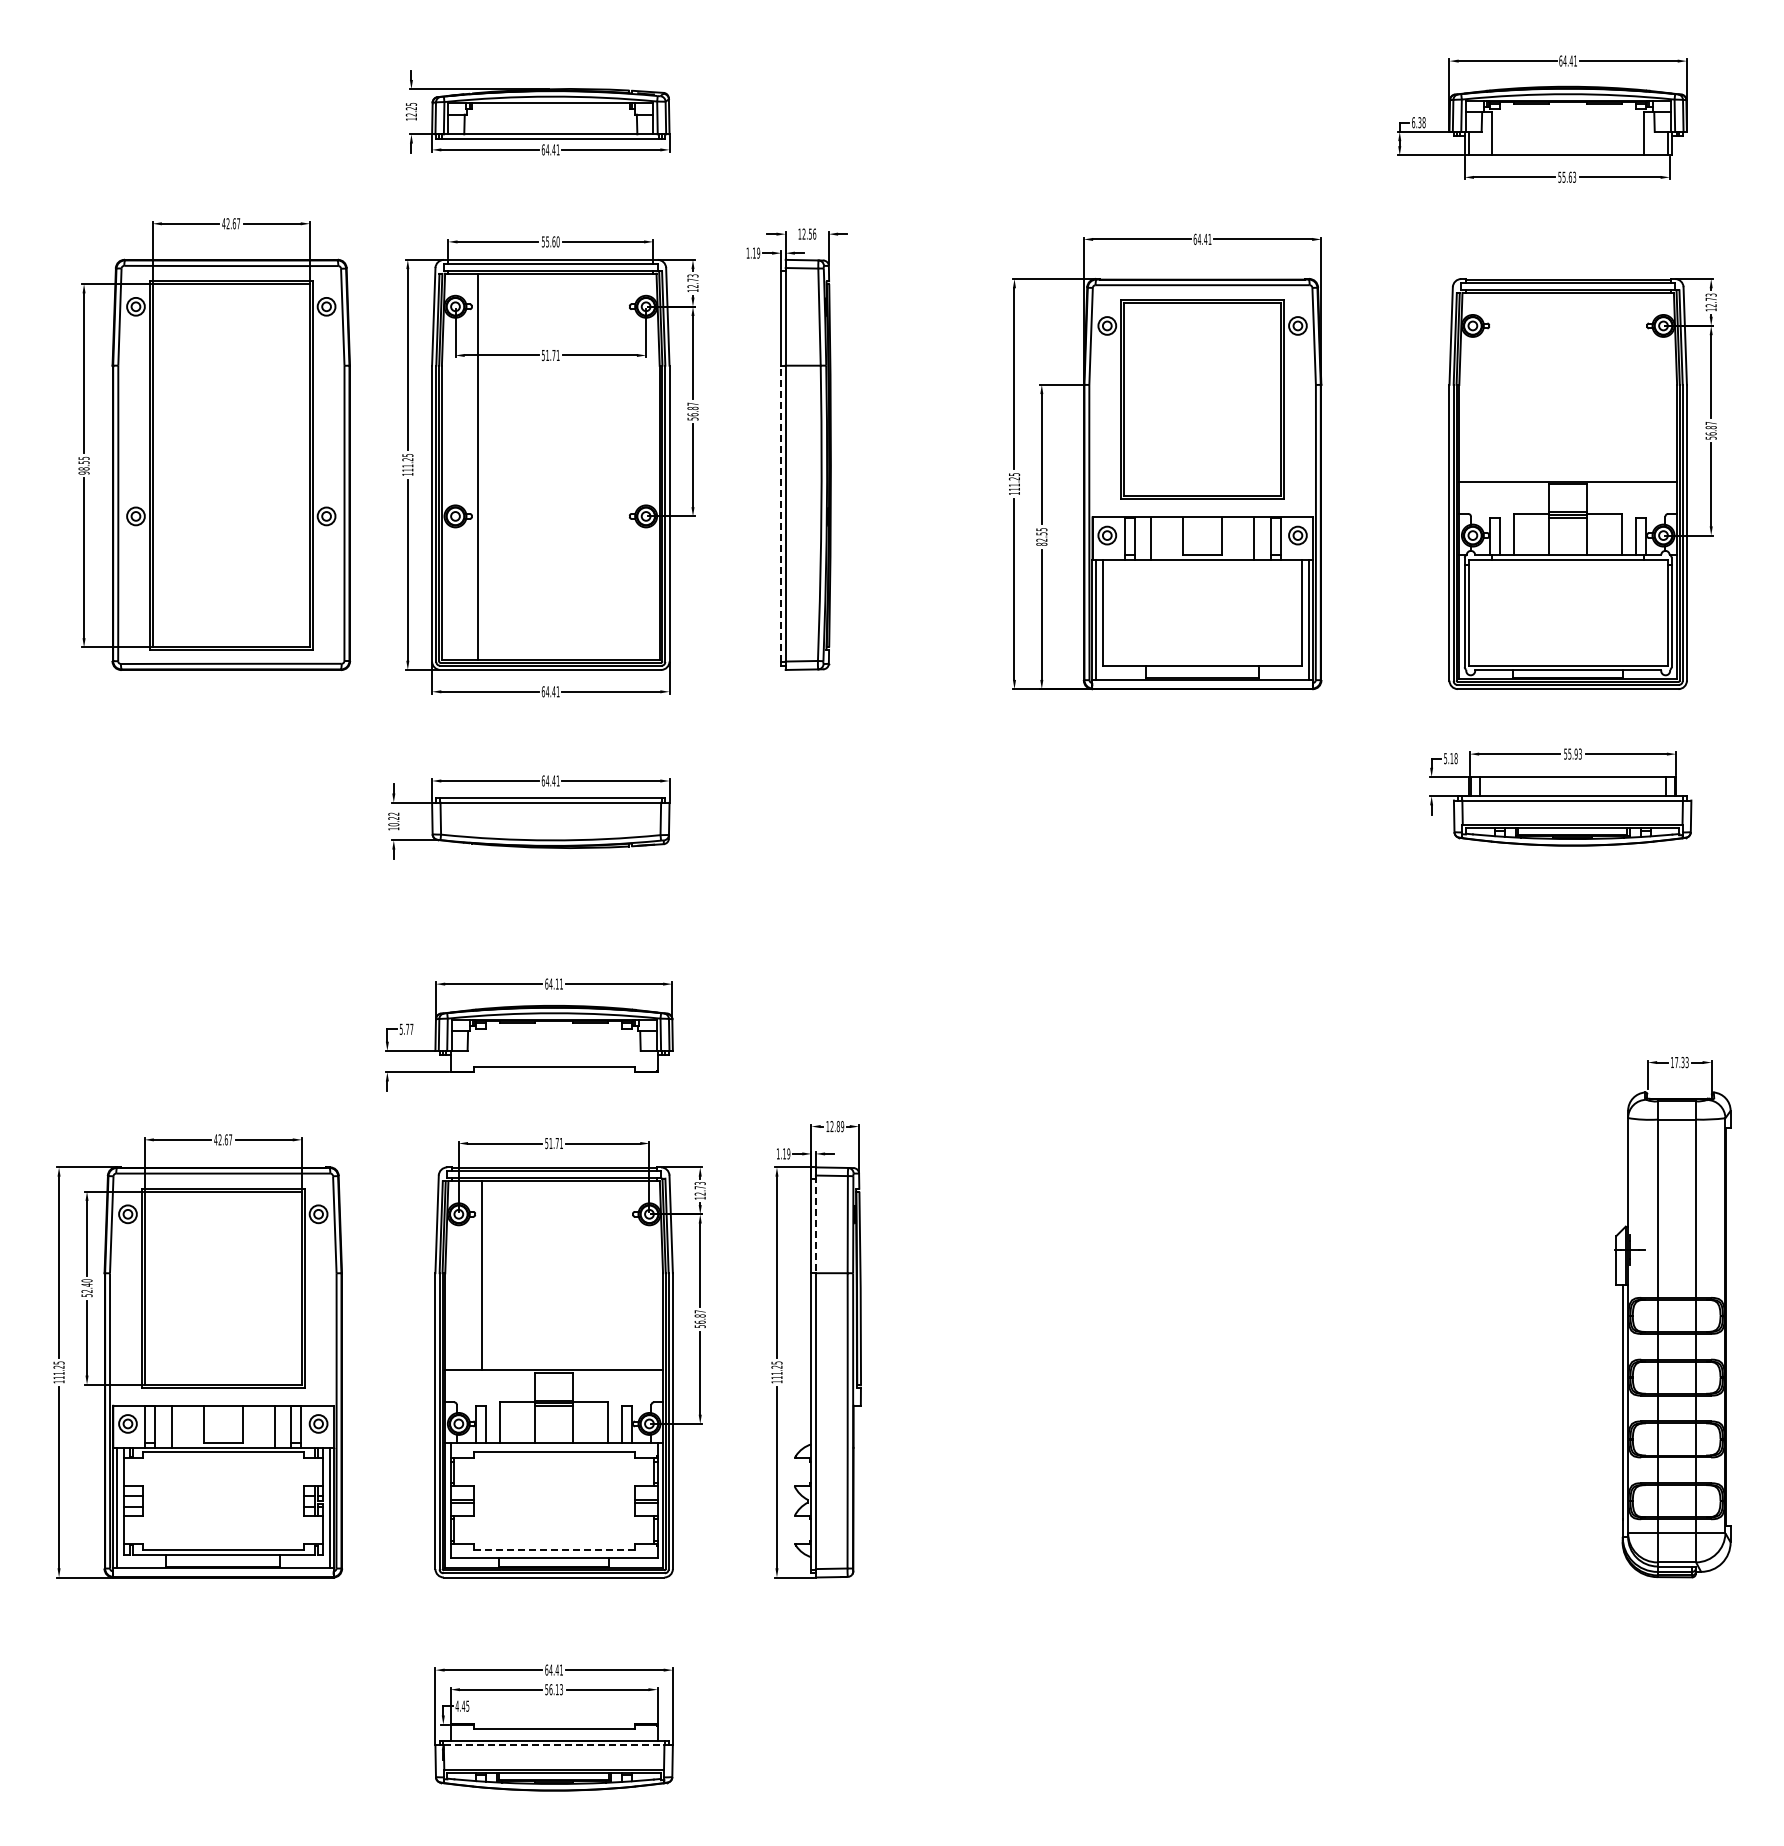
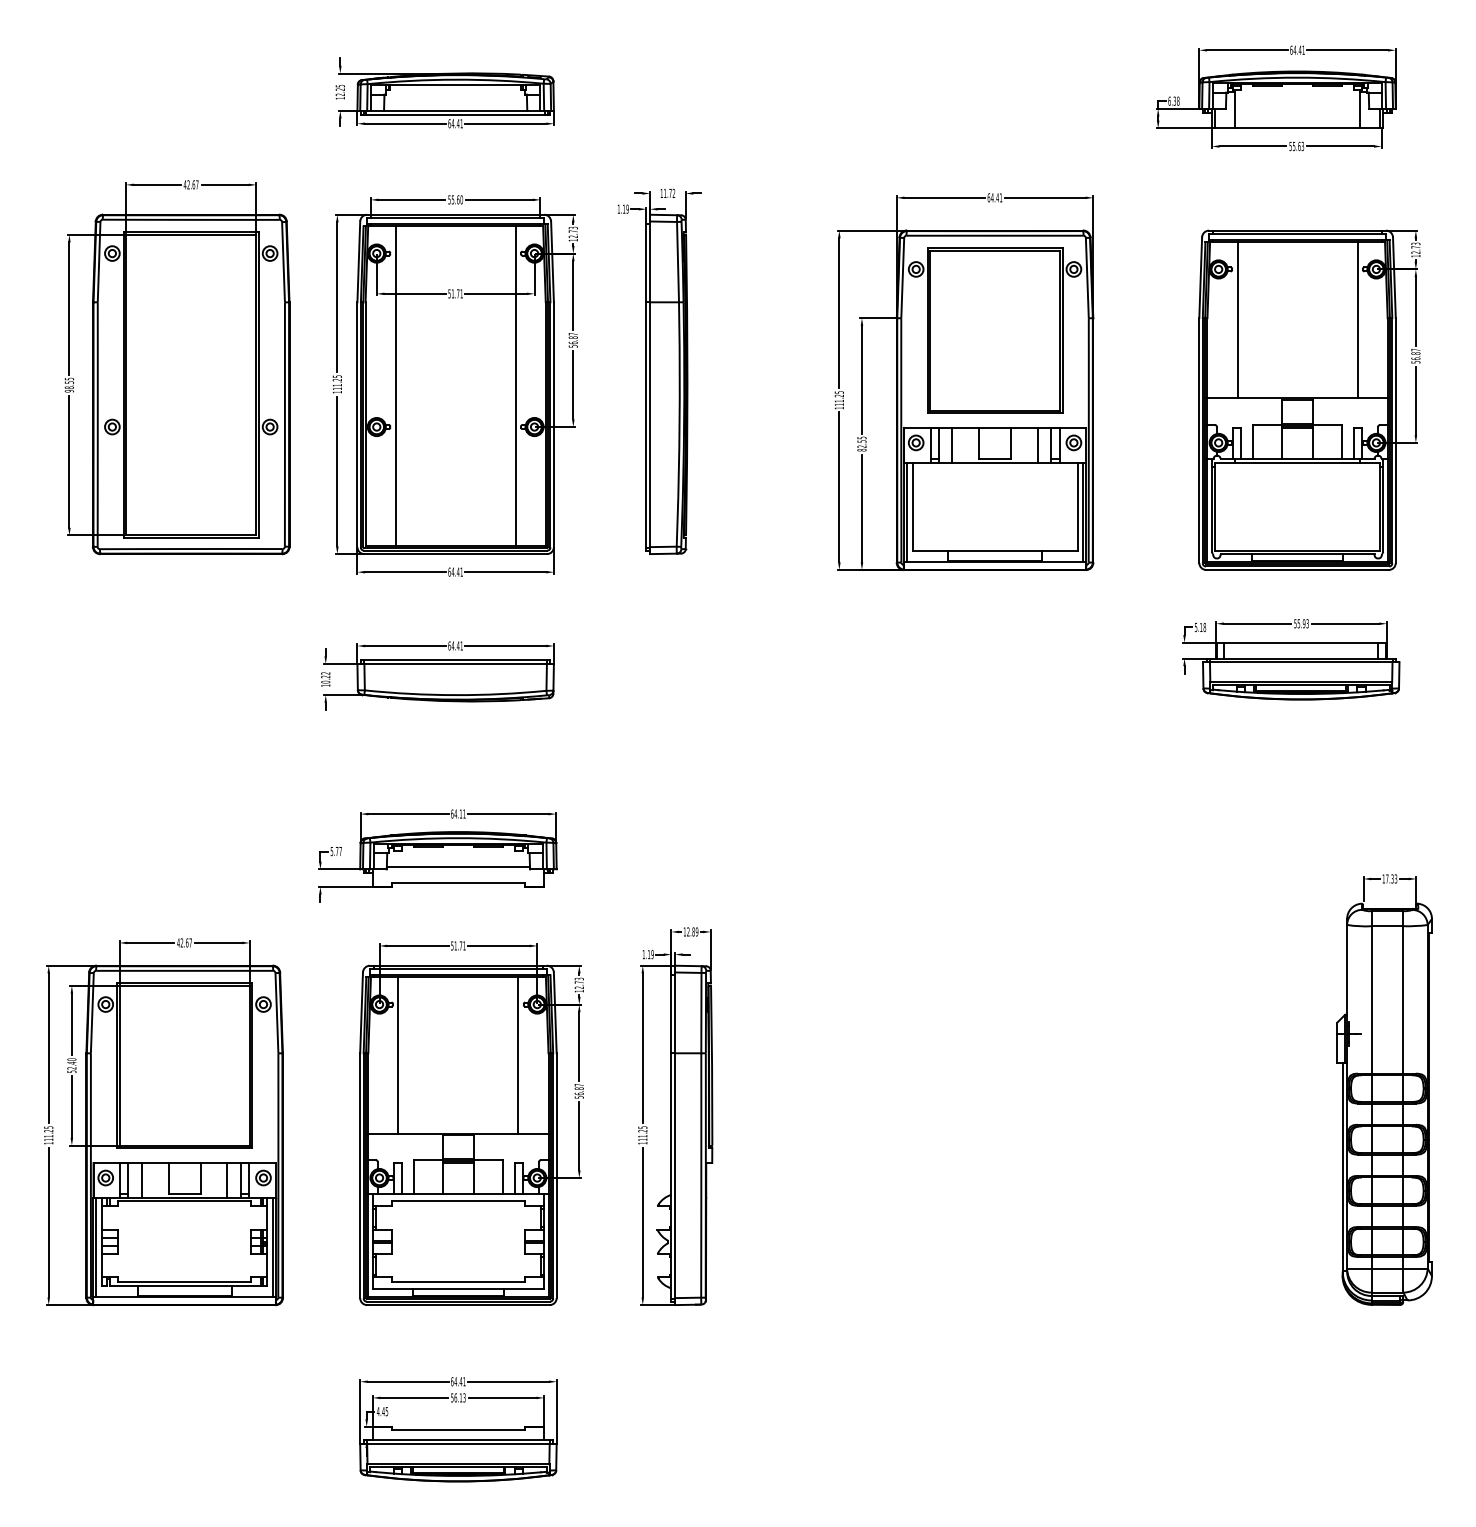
text: (809, 233) -> (669, 192), 12.56 -> 11.72
line: (1495, 386) -> (1237, 319), added
line: (1640, 386) -> (1357, 319), added
line: (623, 466) -> (515, 385), added
line: (781, 513) -> (646, 424), dashed -> solid
line: (553, 1047) -> (457, 866), added
line: (815, 1224) -> (674, 1012), dashed -> solid
line: (626, 1275) -> (518, 1055), added
line: (554, 1549) -> (458, 1281), dashed -> solid
line: (554, 1745) -> (458, 1444), dashed -> solid

